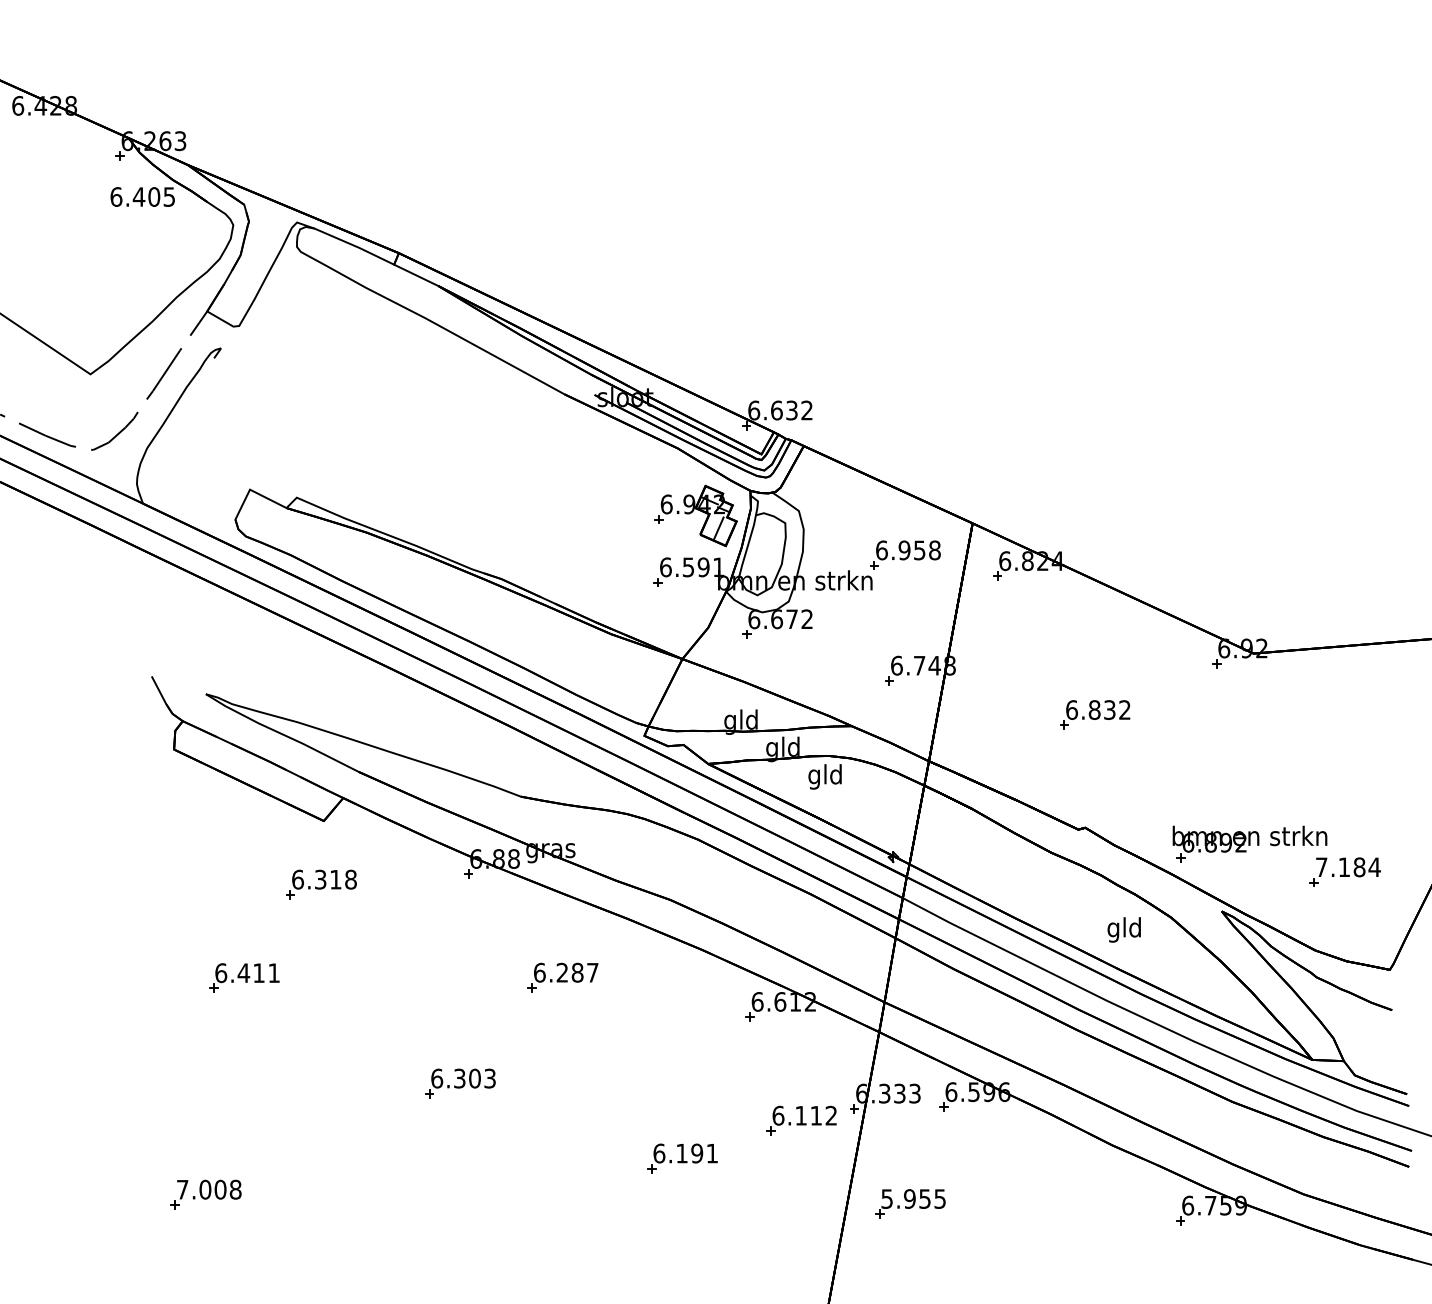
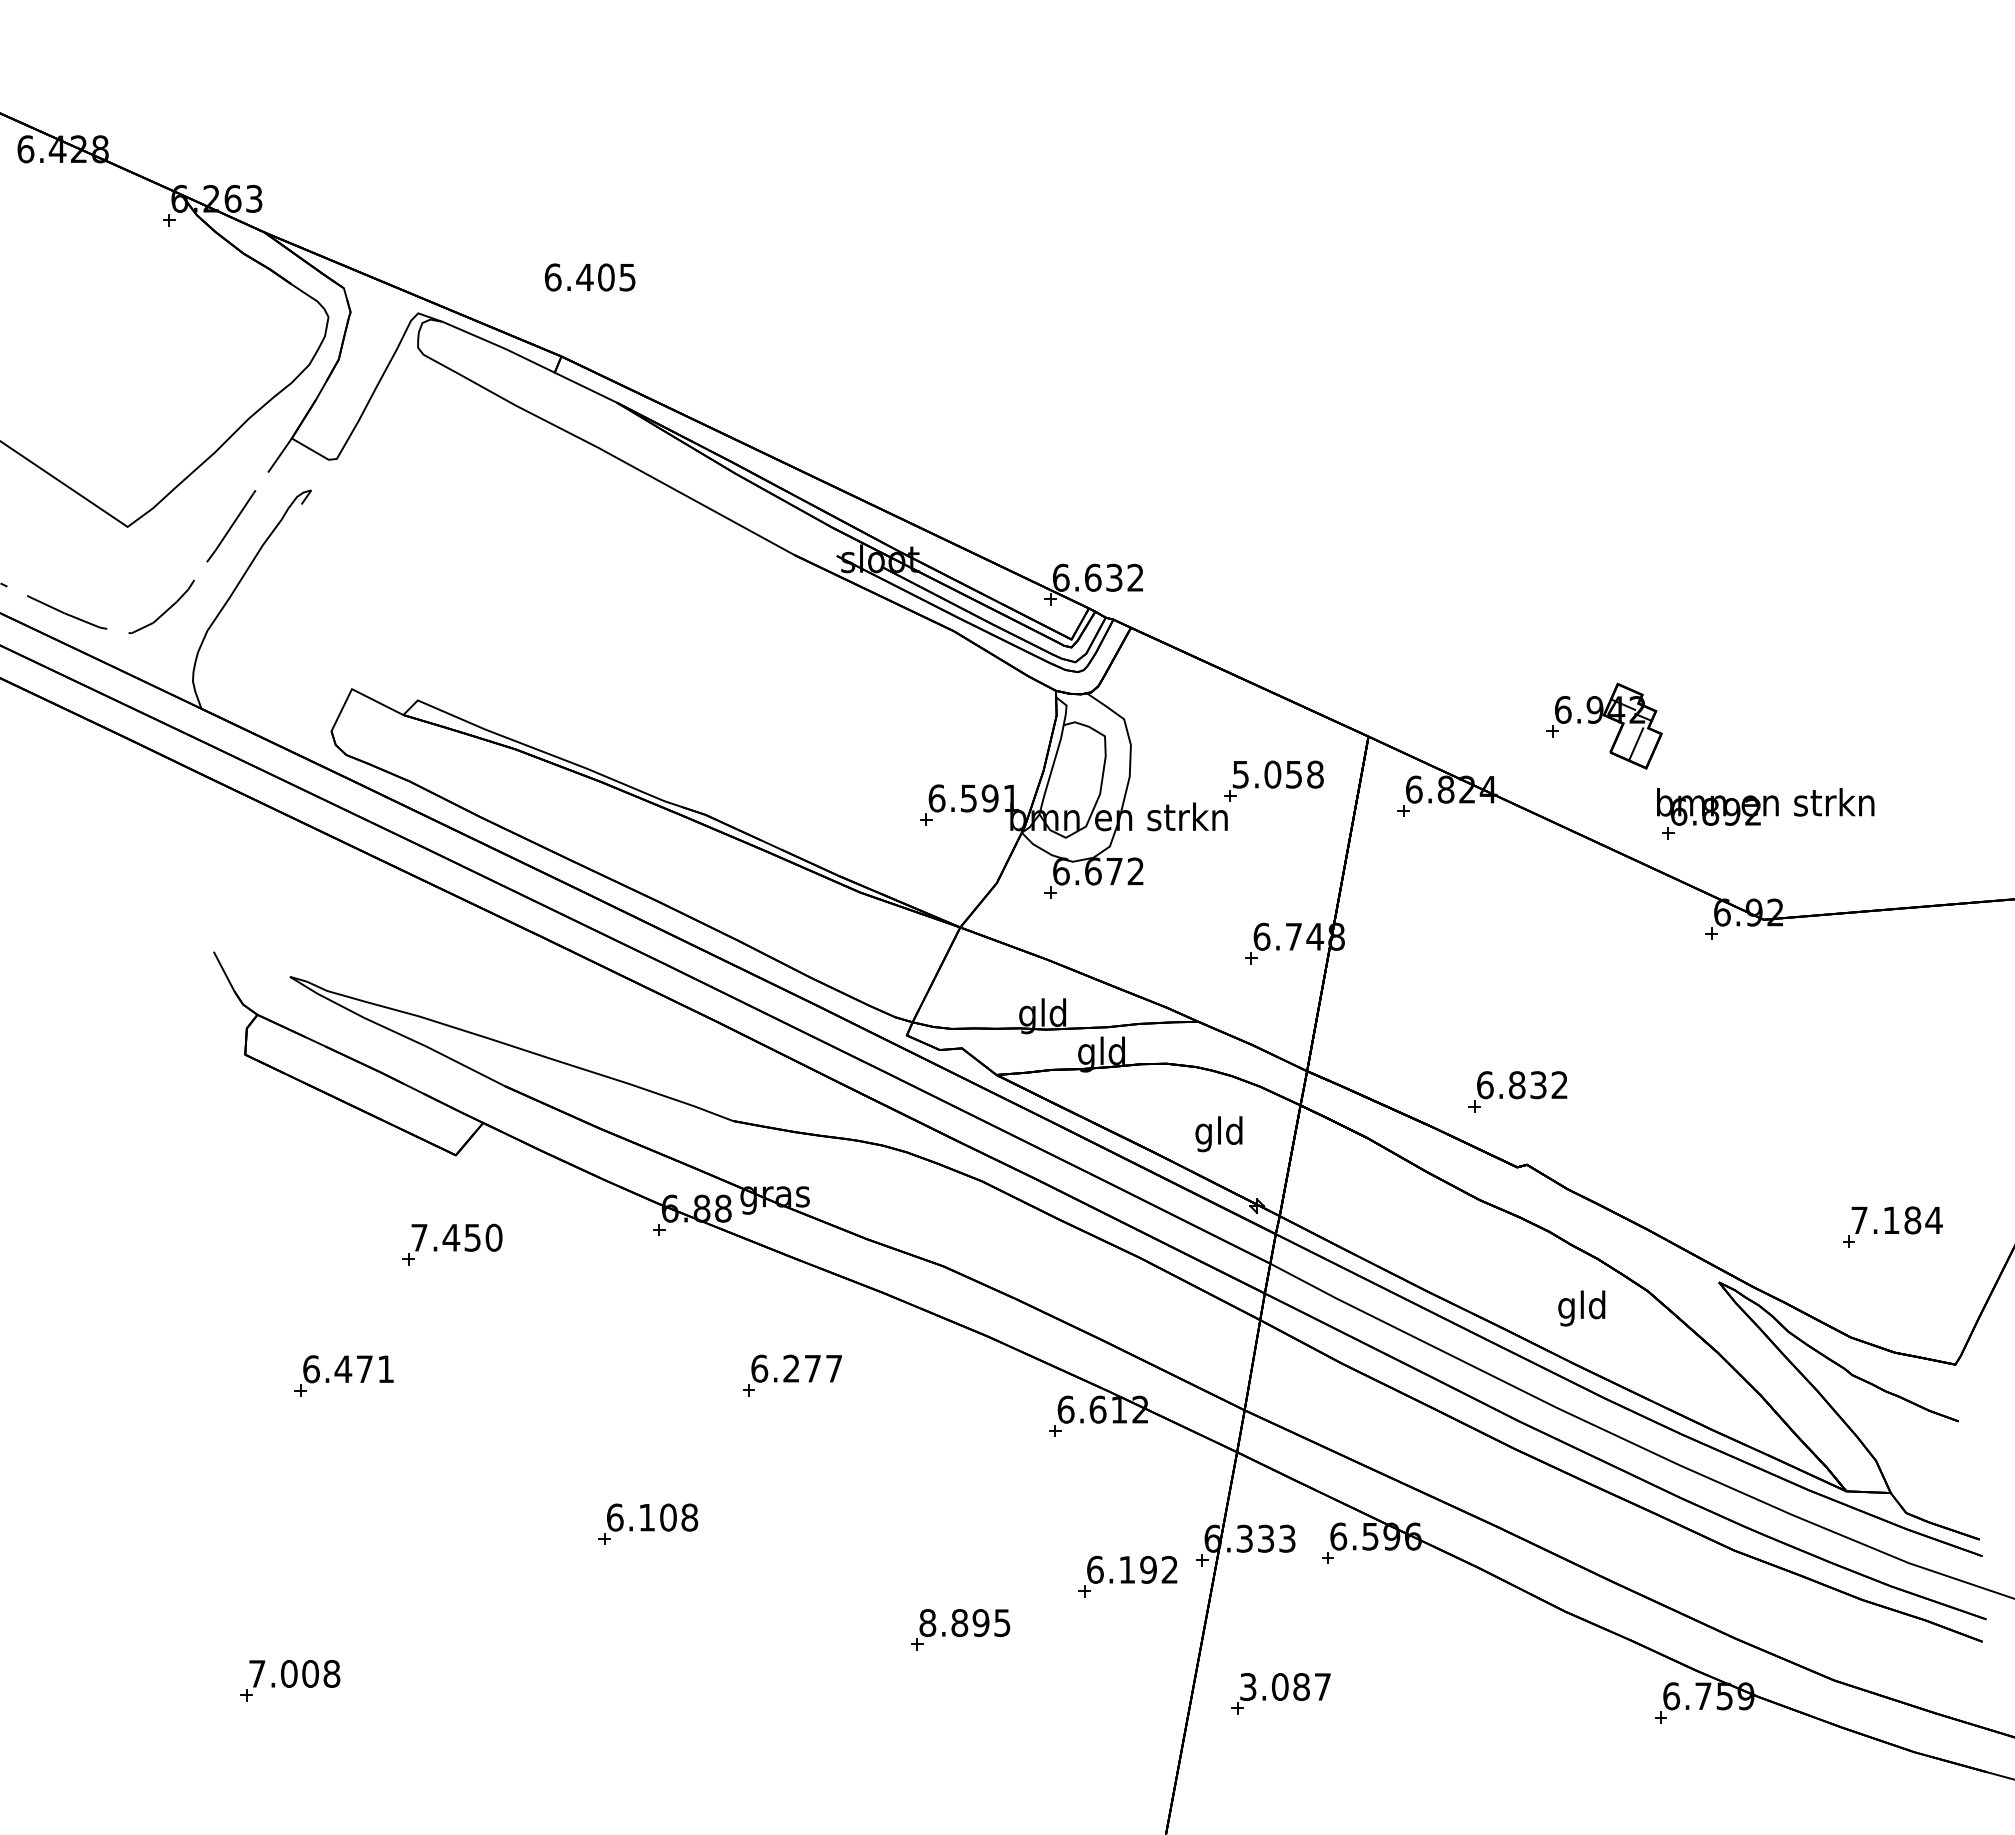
text: (142, 197) -> (589, 277), moved
part: (693, 511) -> (1600, 720), moved
text: (893, 550) -> (1256, 774), 6.958 -> 5.058
part: (1094, 714) -> (1517, 1091), moved
text: (824, 777) -> (1218, 1134), moved
part: (1249, 843) -> (1765, 813), moved
text: (324, 879) -> (456, 1237), 6.318 -> 7.450
text: (258, 972) -> (364, 1368), 6.411 -> 6.471
text: (577, 972) -> (812, 1368), 6.287 -> 6.277
text: (475, 1078) -> (668, 1517), 6.303 -> 6.108
text: (816, 1115) -> (1148, 1569), 6.112 -> 6.192
text: (685, 1153) -> (964, 1623), 6.191 -> 8.895
text: (913, 1198) -> (1285, 1686), 5.955 -> 3.087

